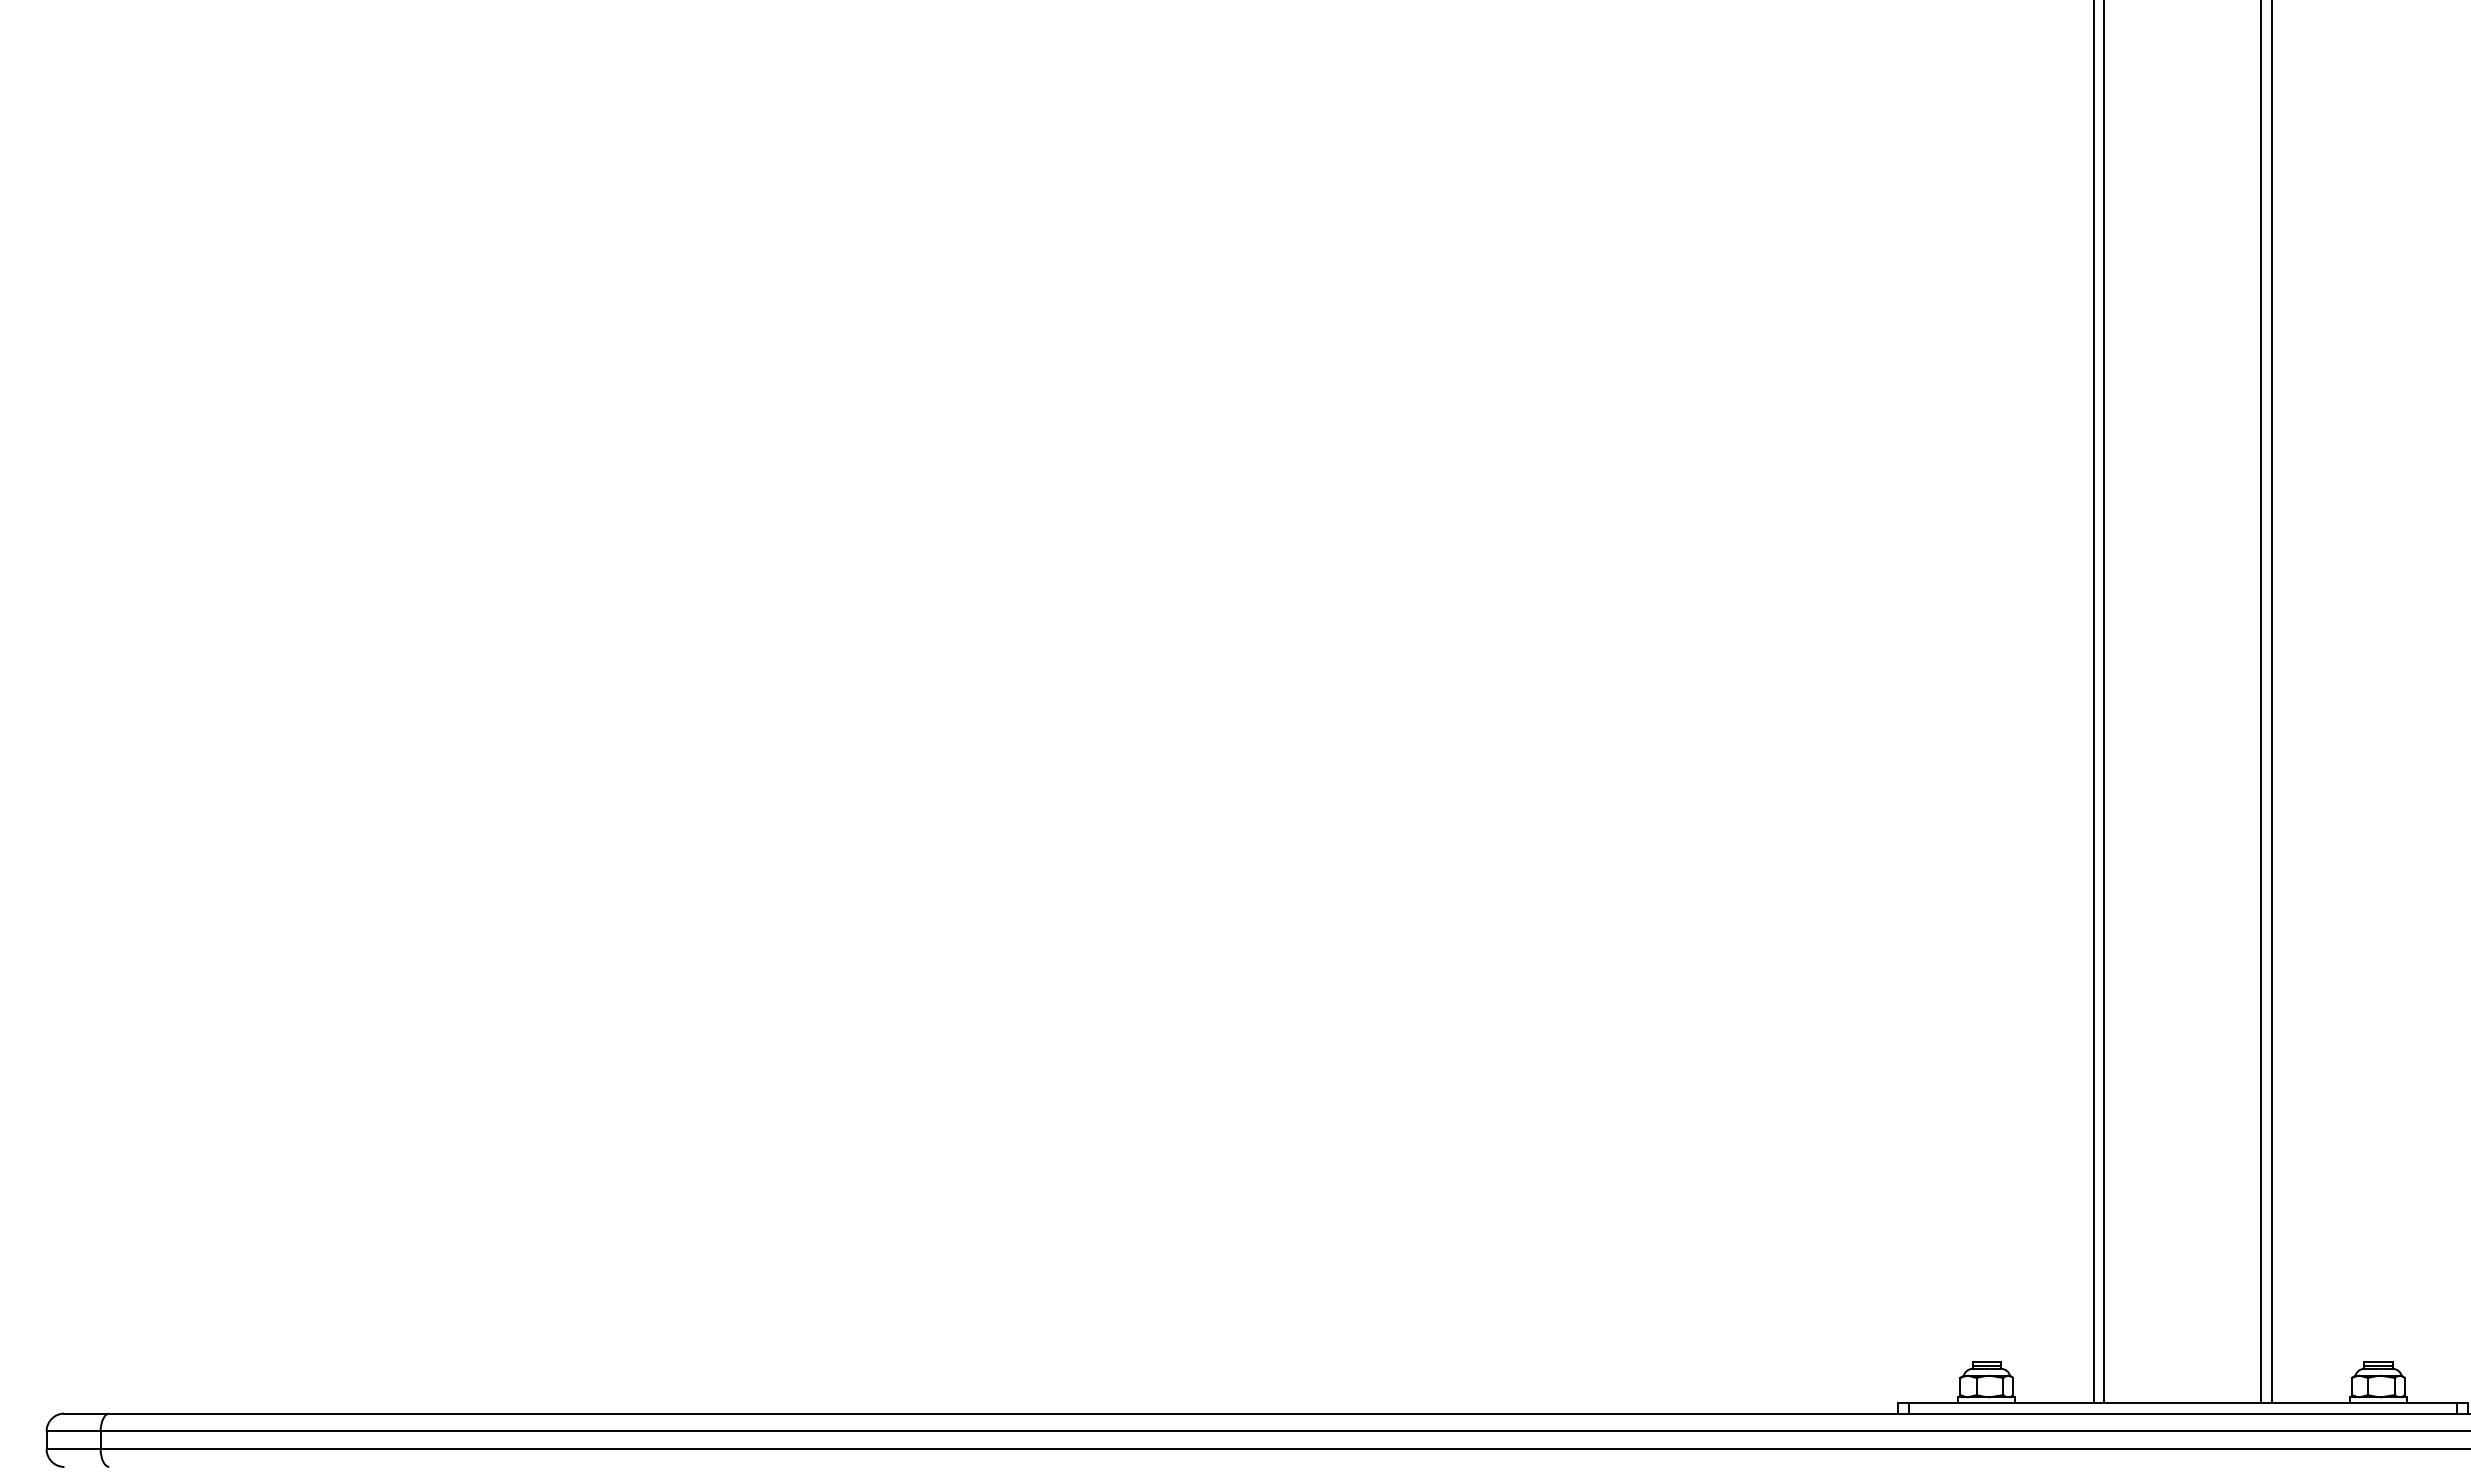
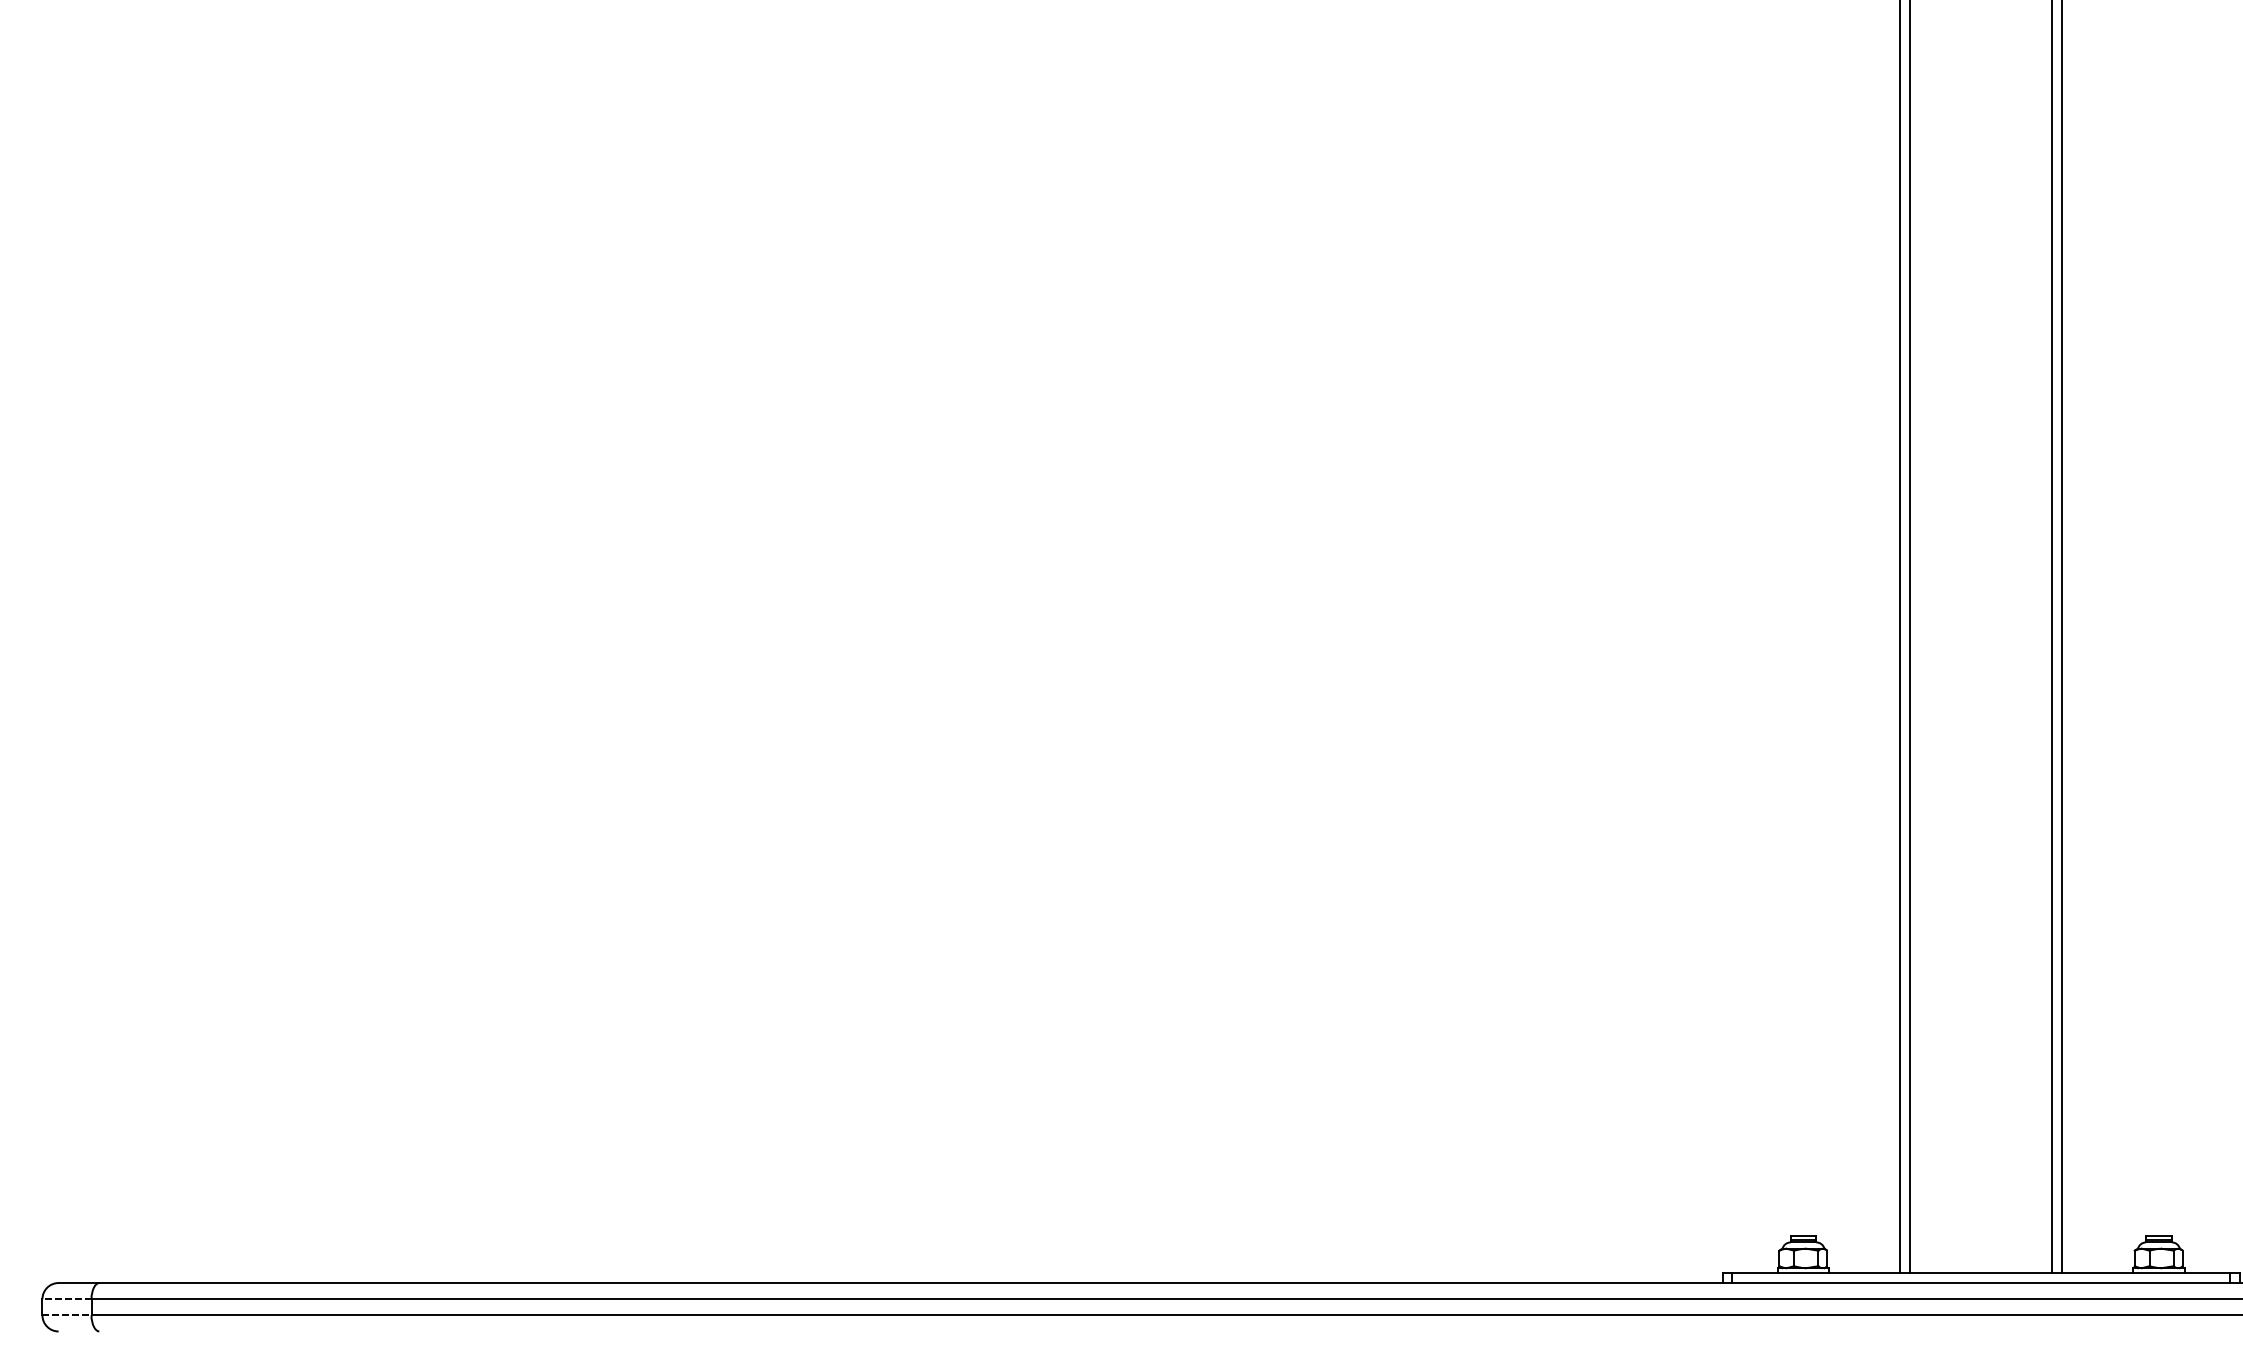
line: (73, 1431) -> (66, 1299), solid -> dashed
line: (74, 1449) -> (67, 1315), solid -> dashed

